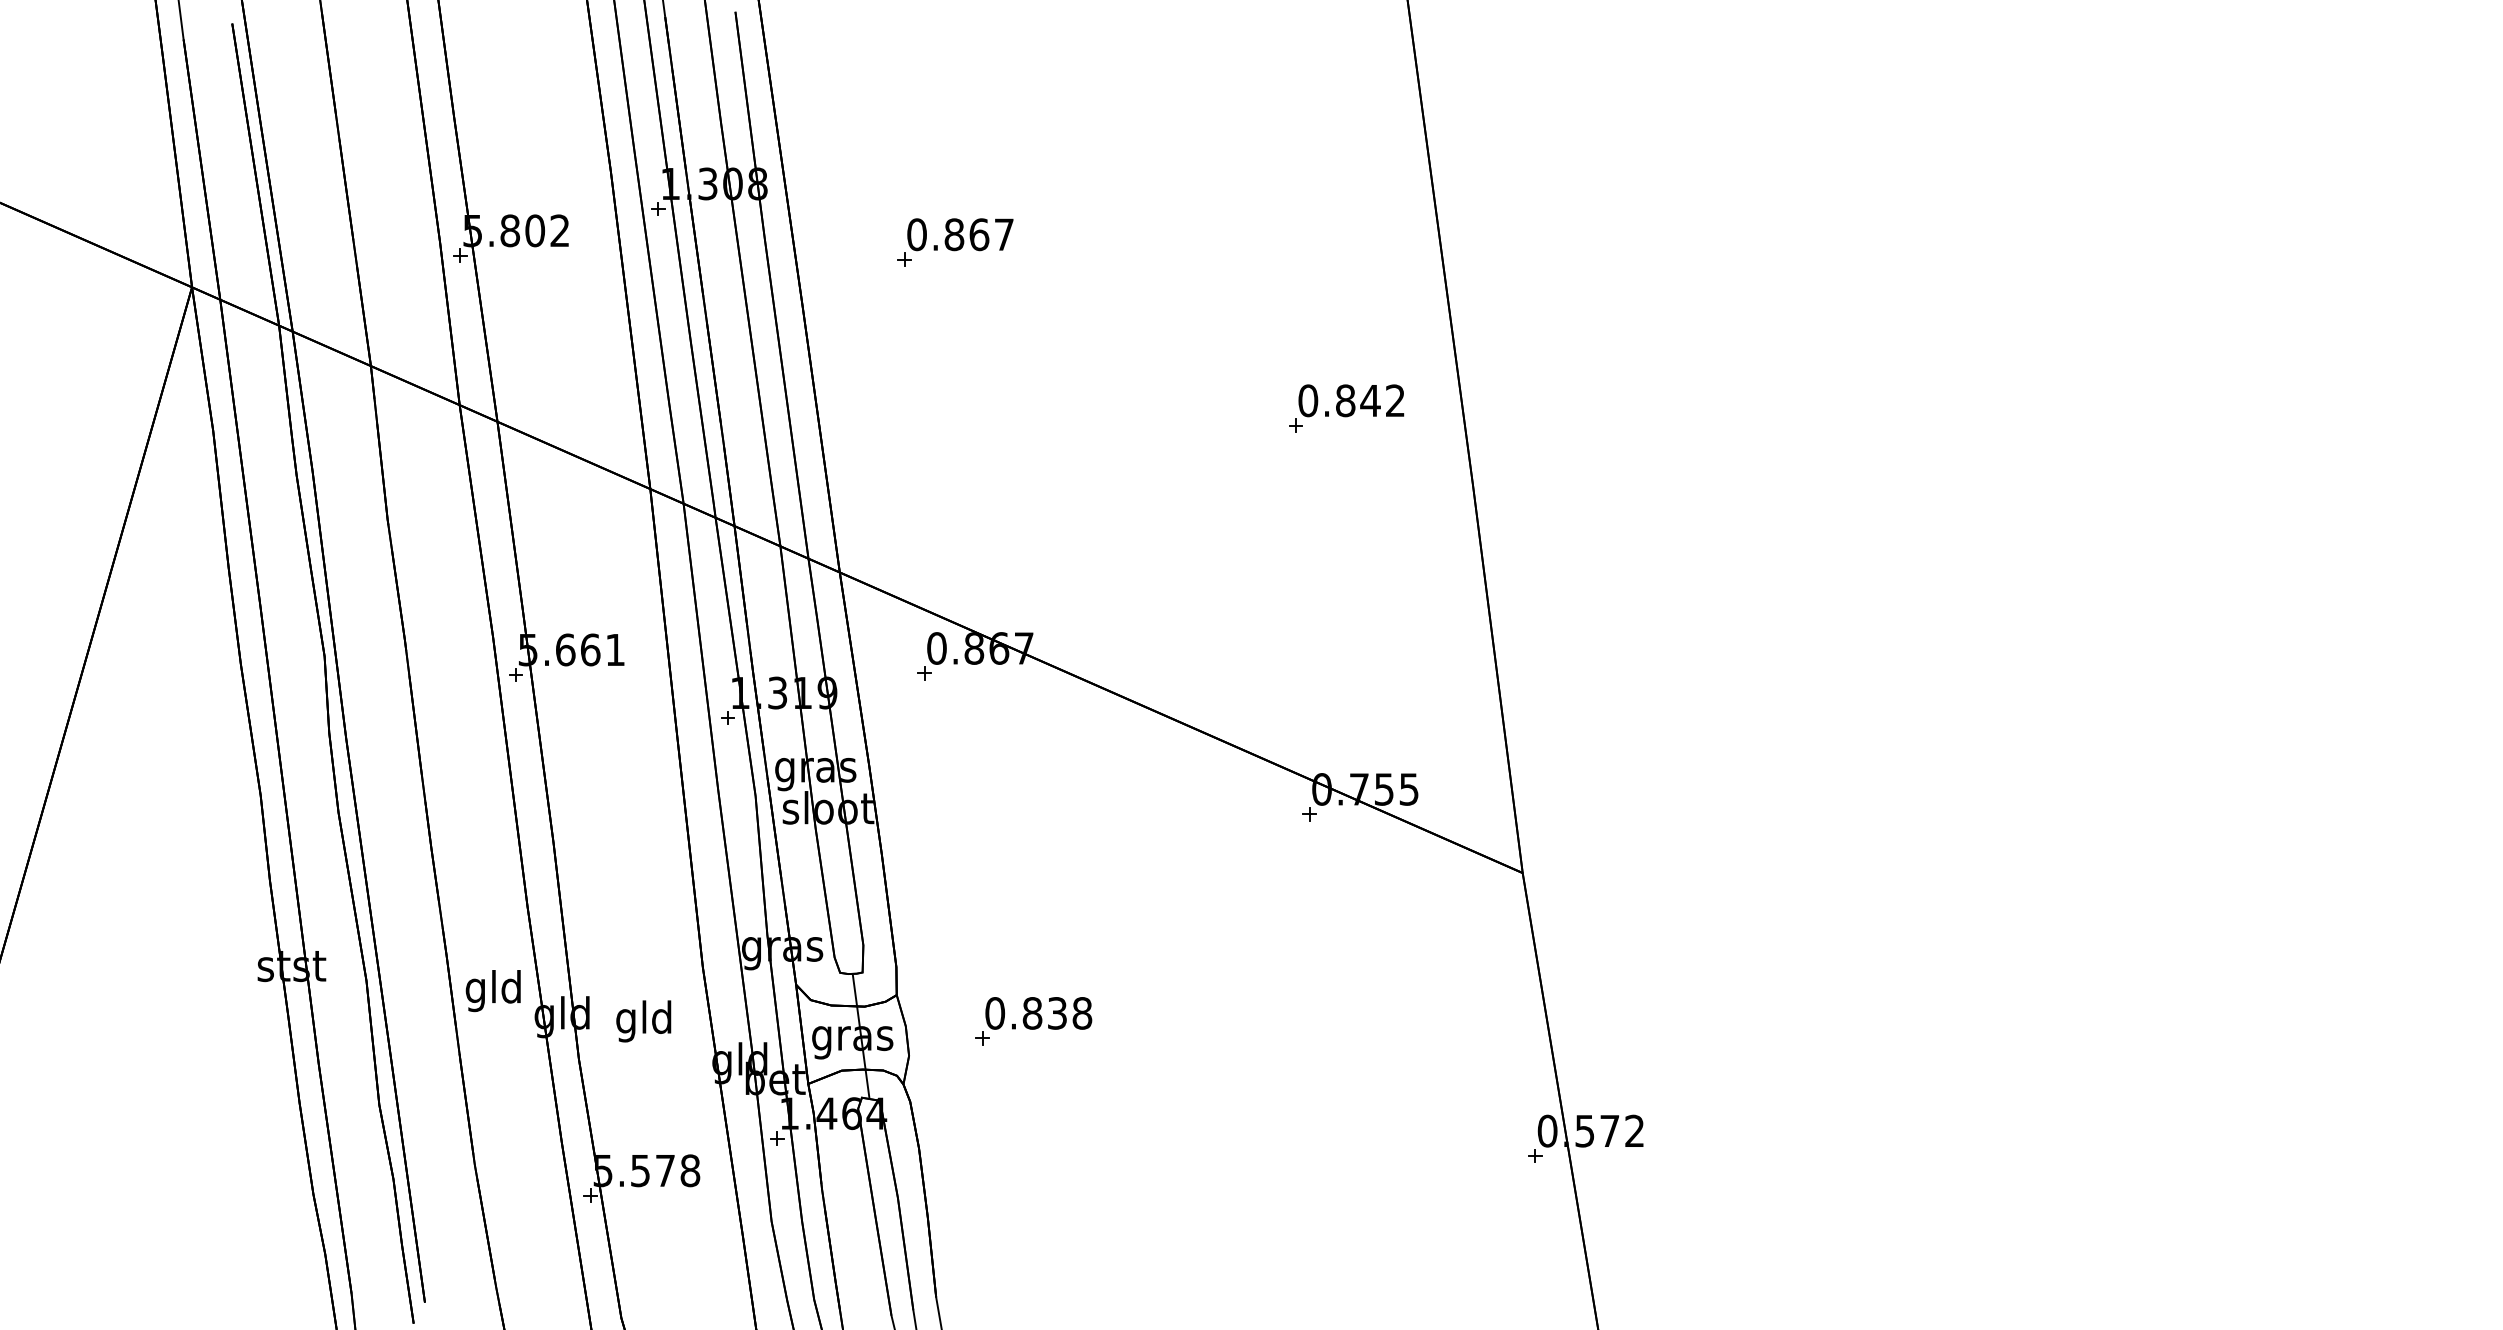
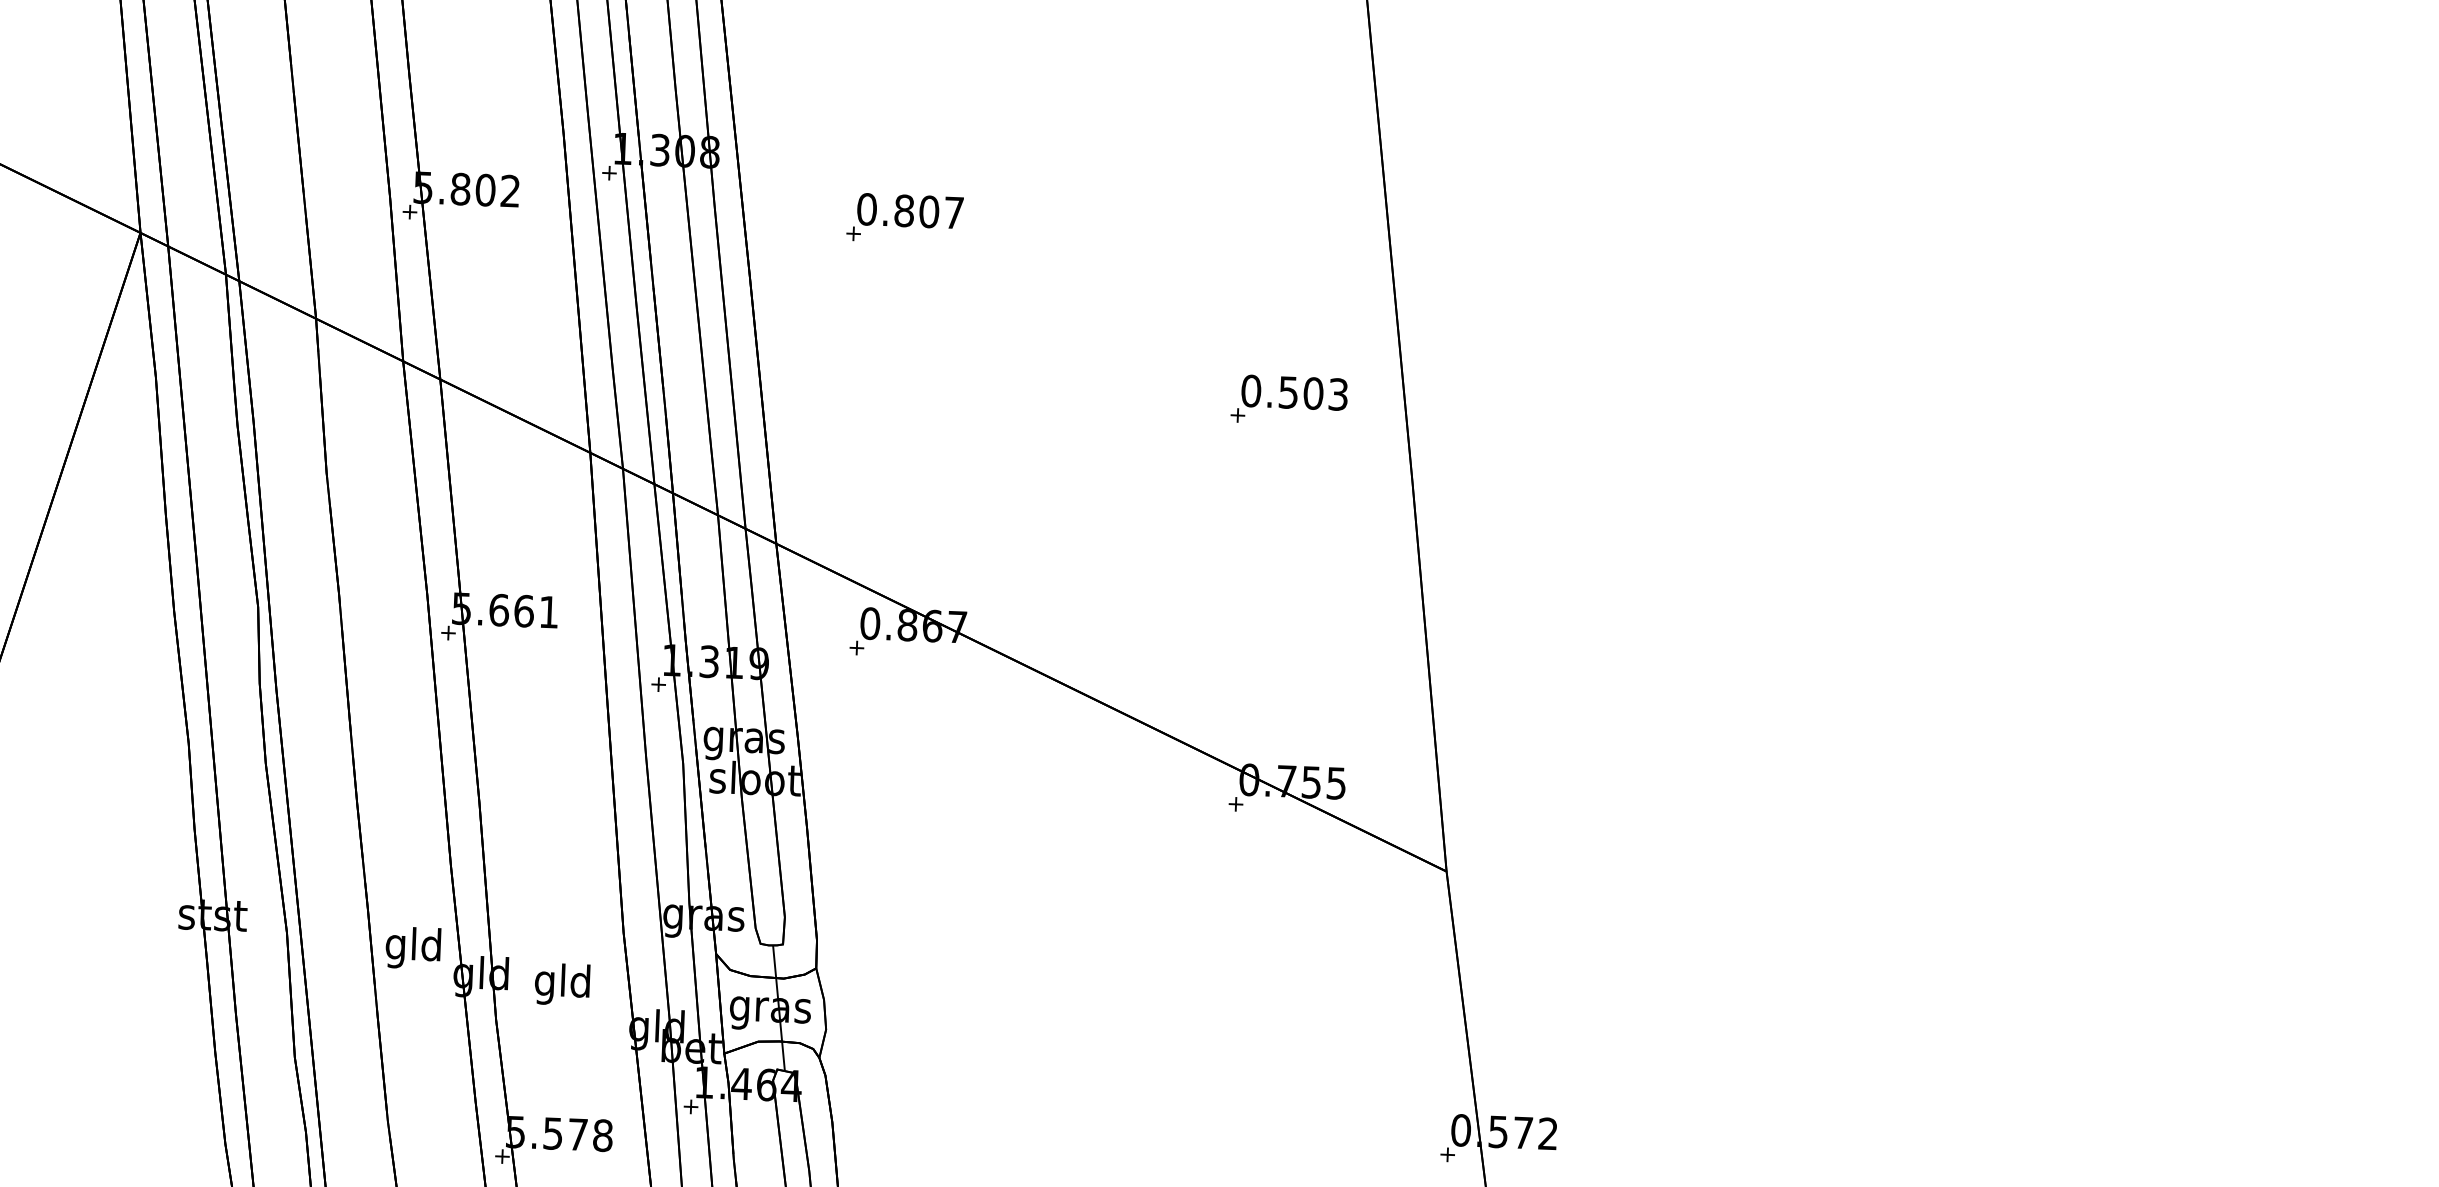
text: (979, 234) -> (929, 211), 0.867 -> 0.807
text: (1370, 400) -> (1313, 393), 0.842 -> 0.503
part: (1033, 1021) -> (951, 1000), removed

